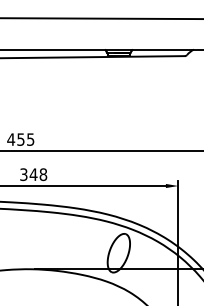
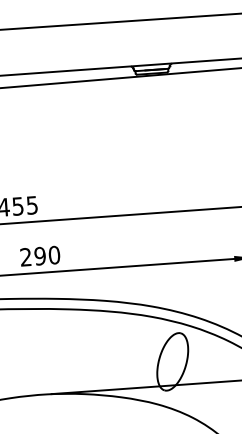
text: (33, 174) -> (39, 255), 348 -> 290

